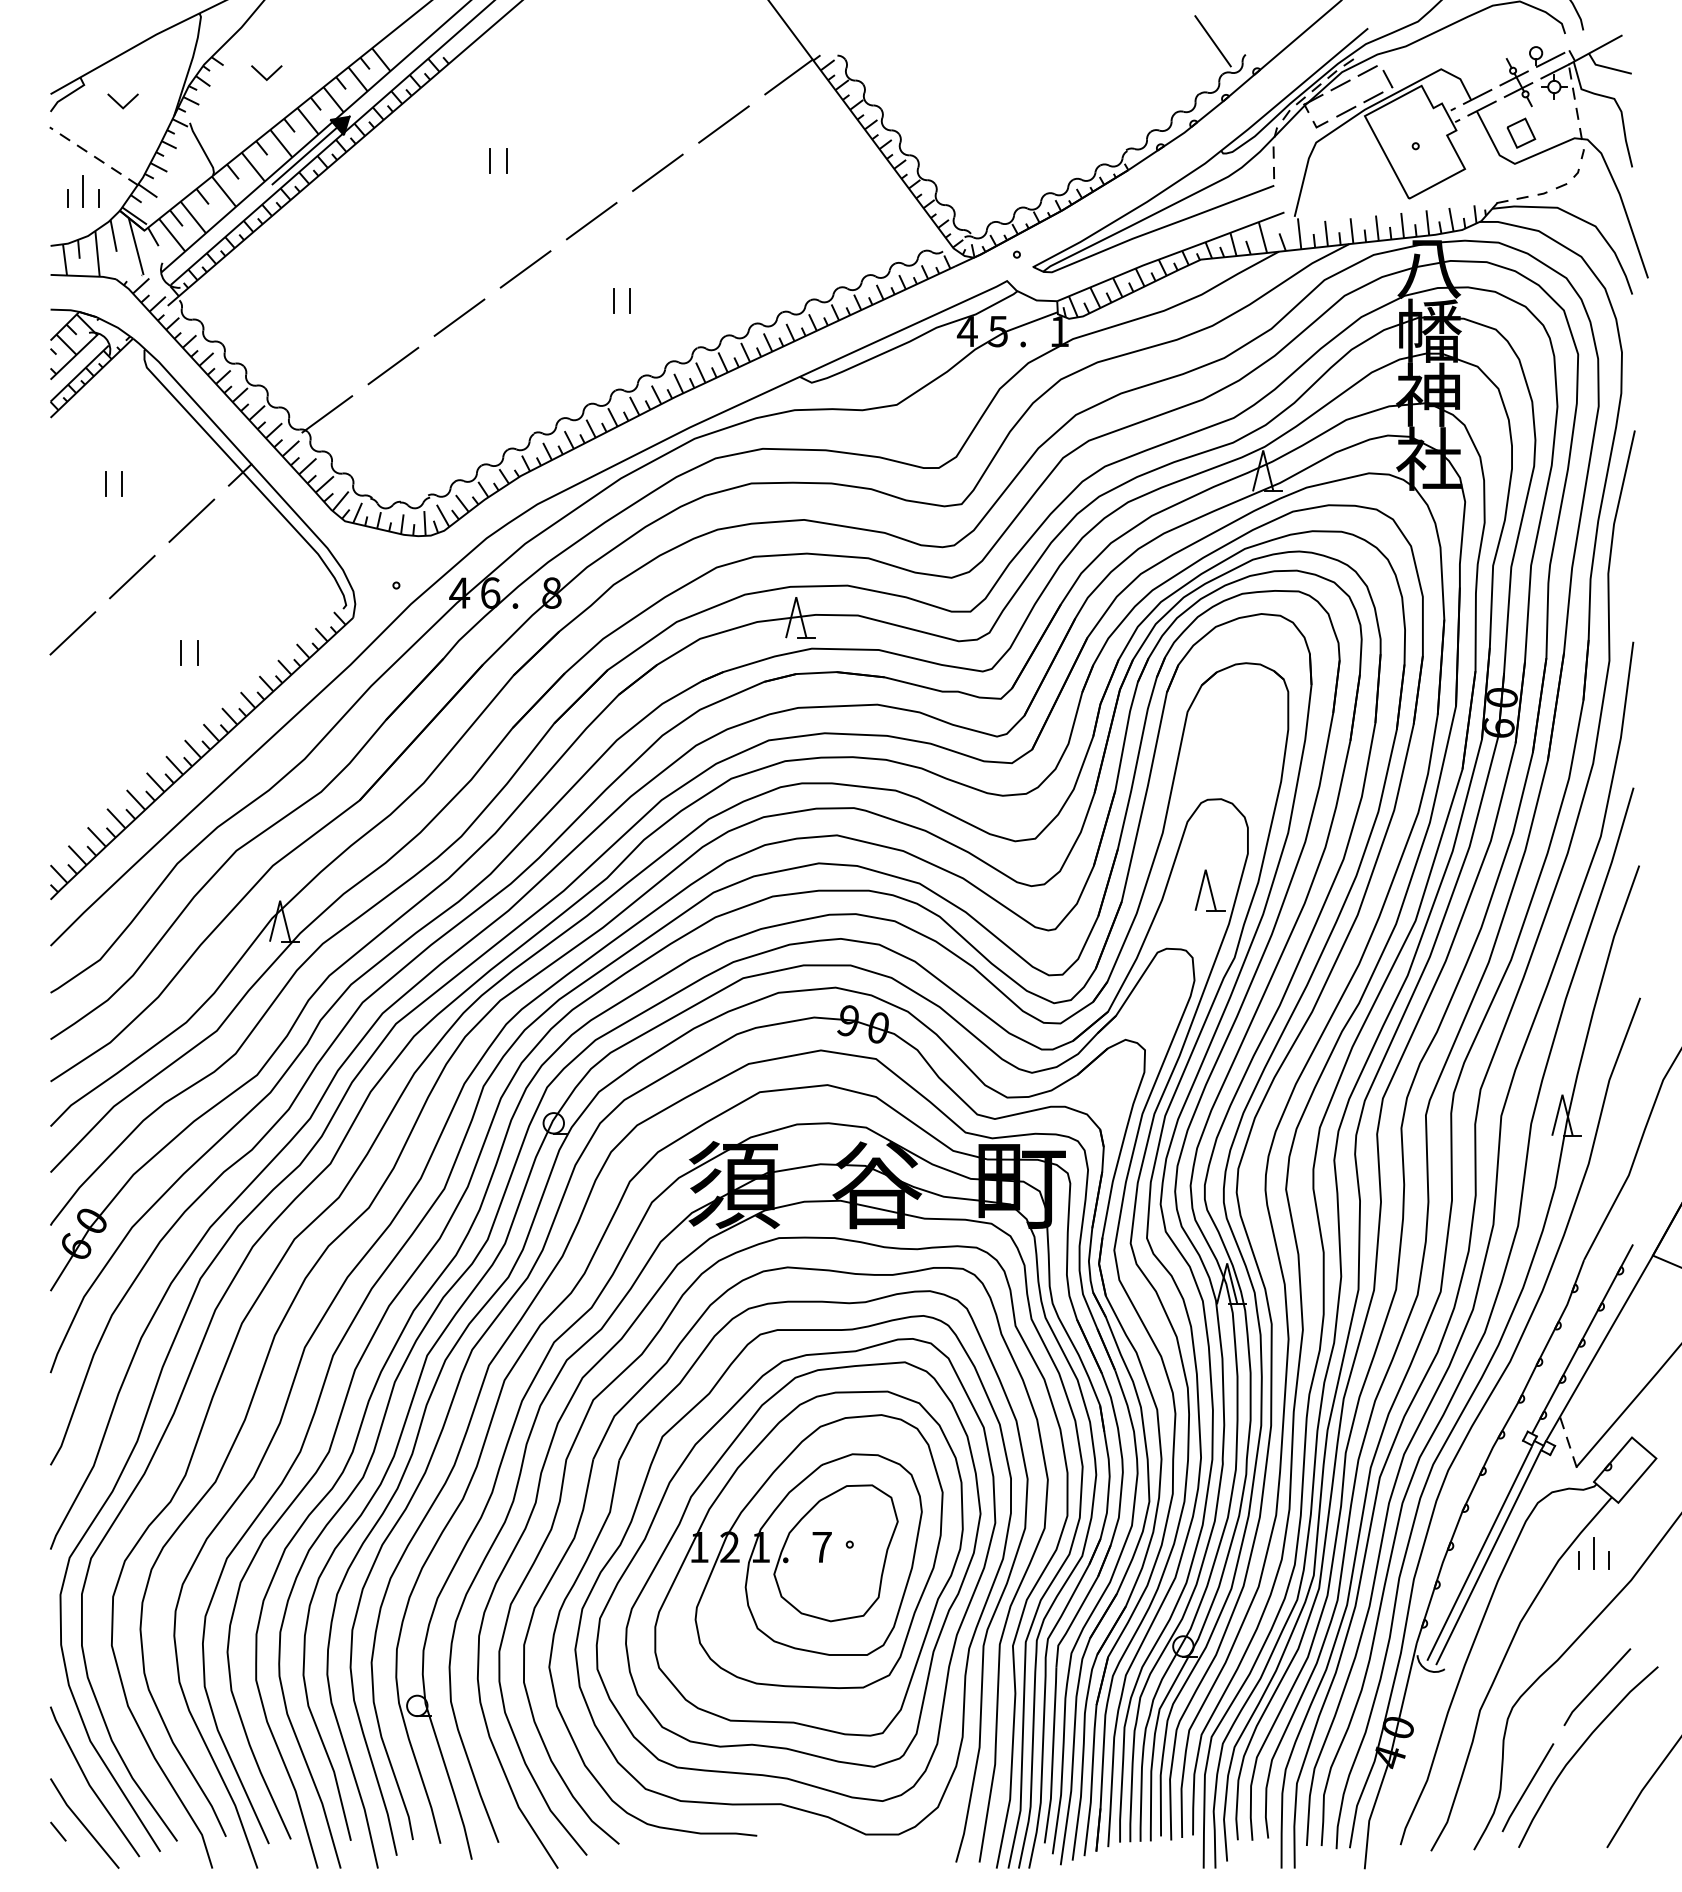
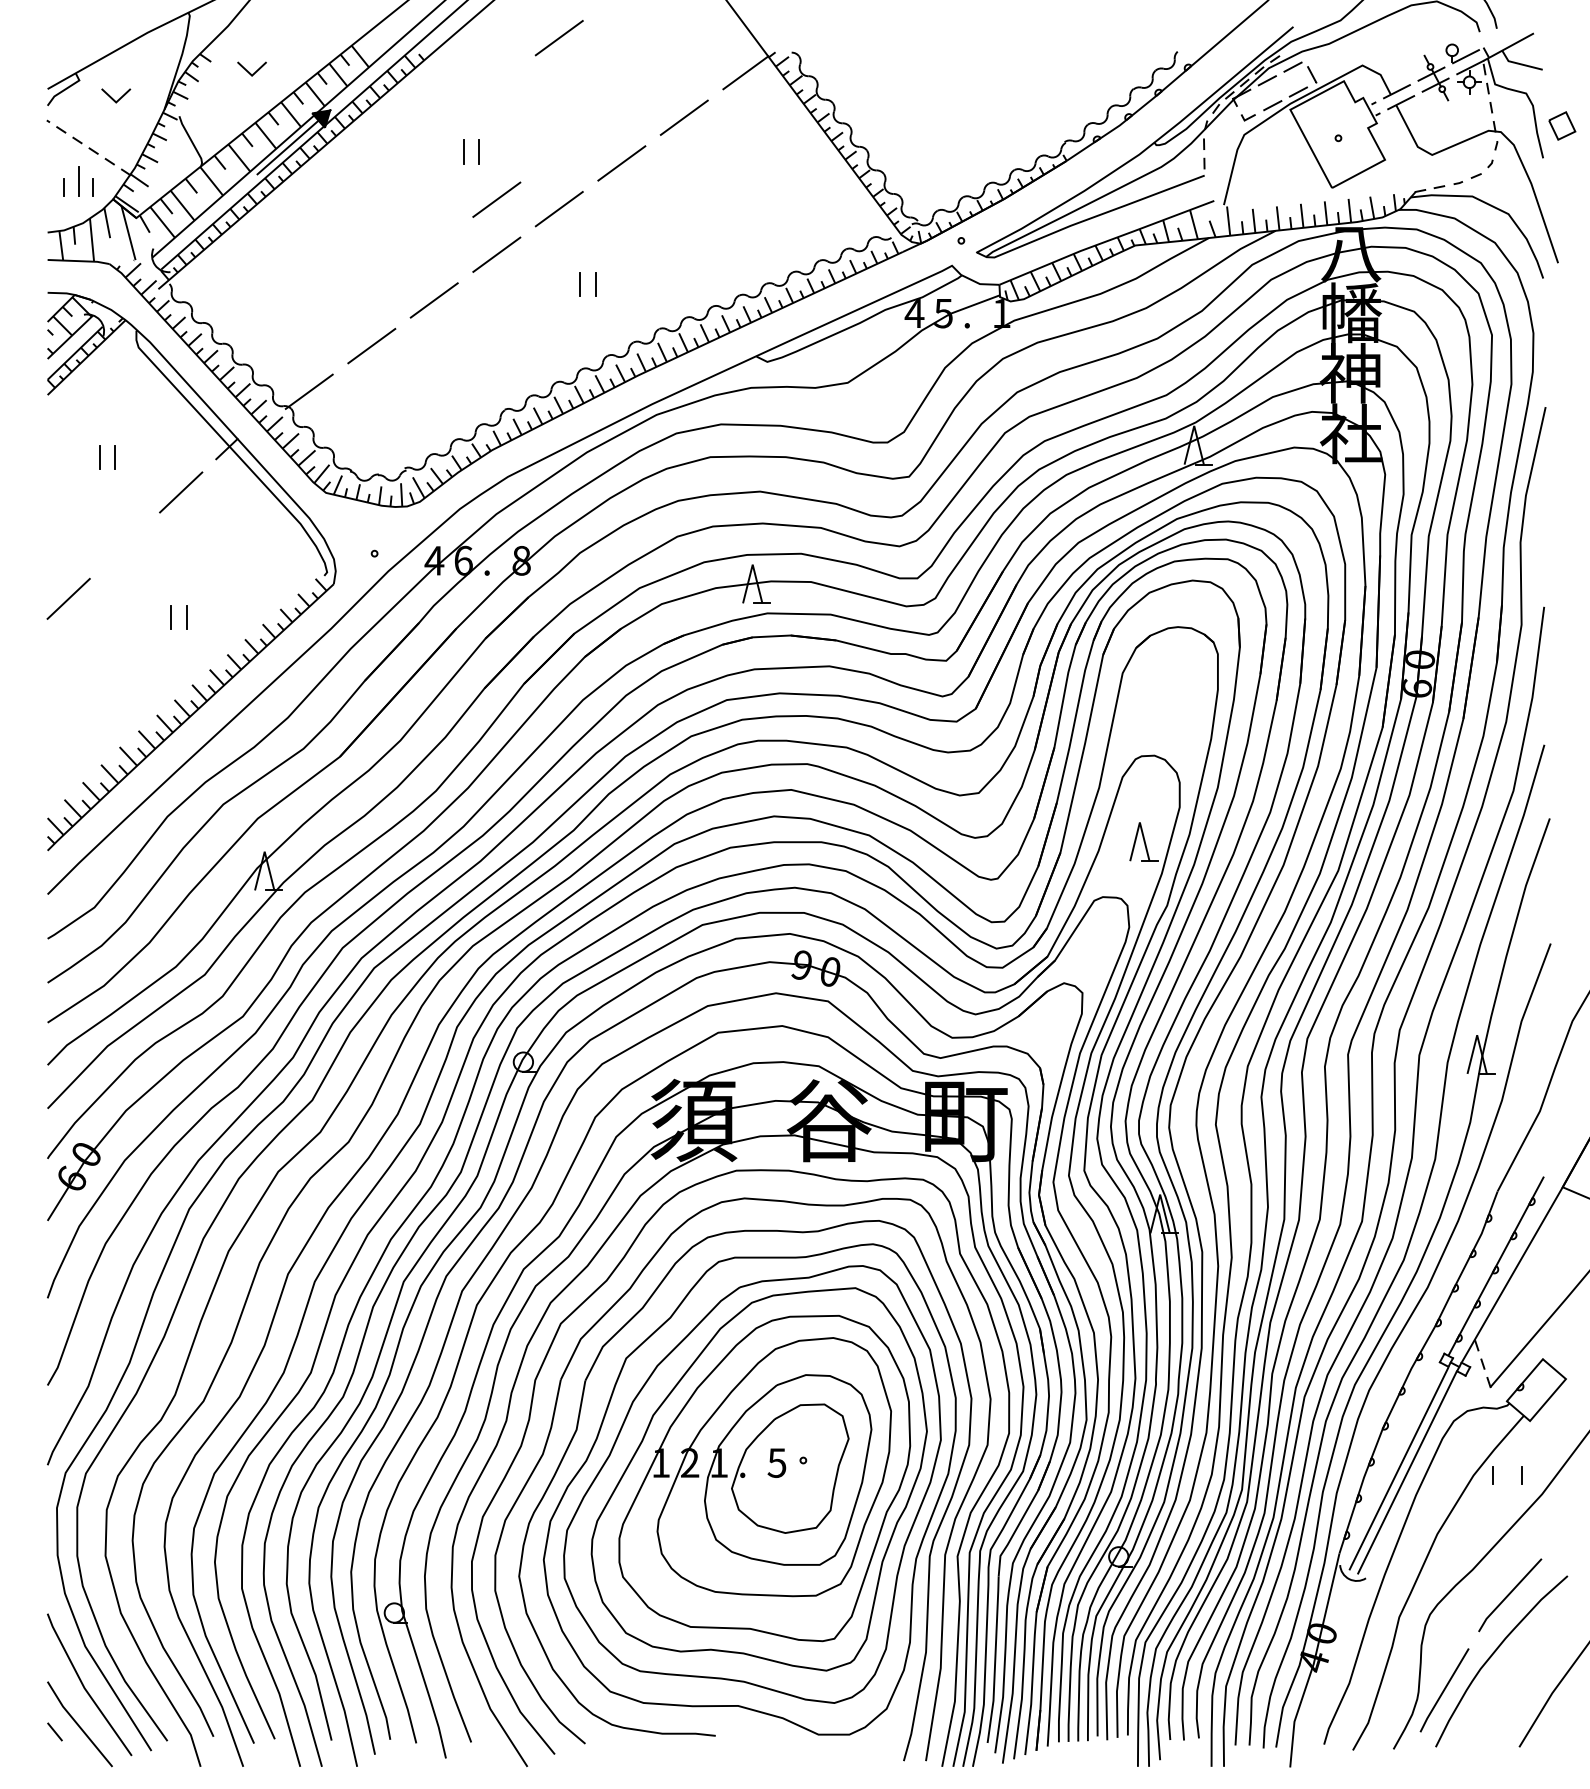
line: (590, 40) -> (558, 38), added
line: (1212, 40) -> (1146, 38), removed
part: (1521, 132) -> (1562, 125), moved
line: (525, 210) -> (496, 199), added
line: (131, 576) -> (124, 545), removed
text: (821, 1546) -> (776, 1462), 7 -> 5
line: (1594, 1553) -> (1507, 1468), removed

